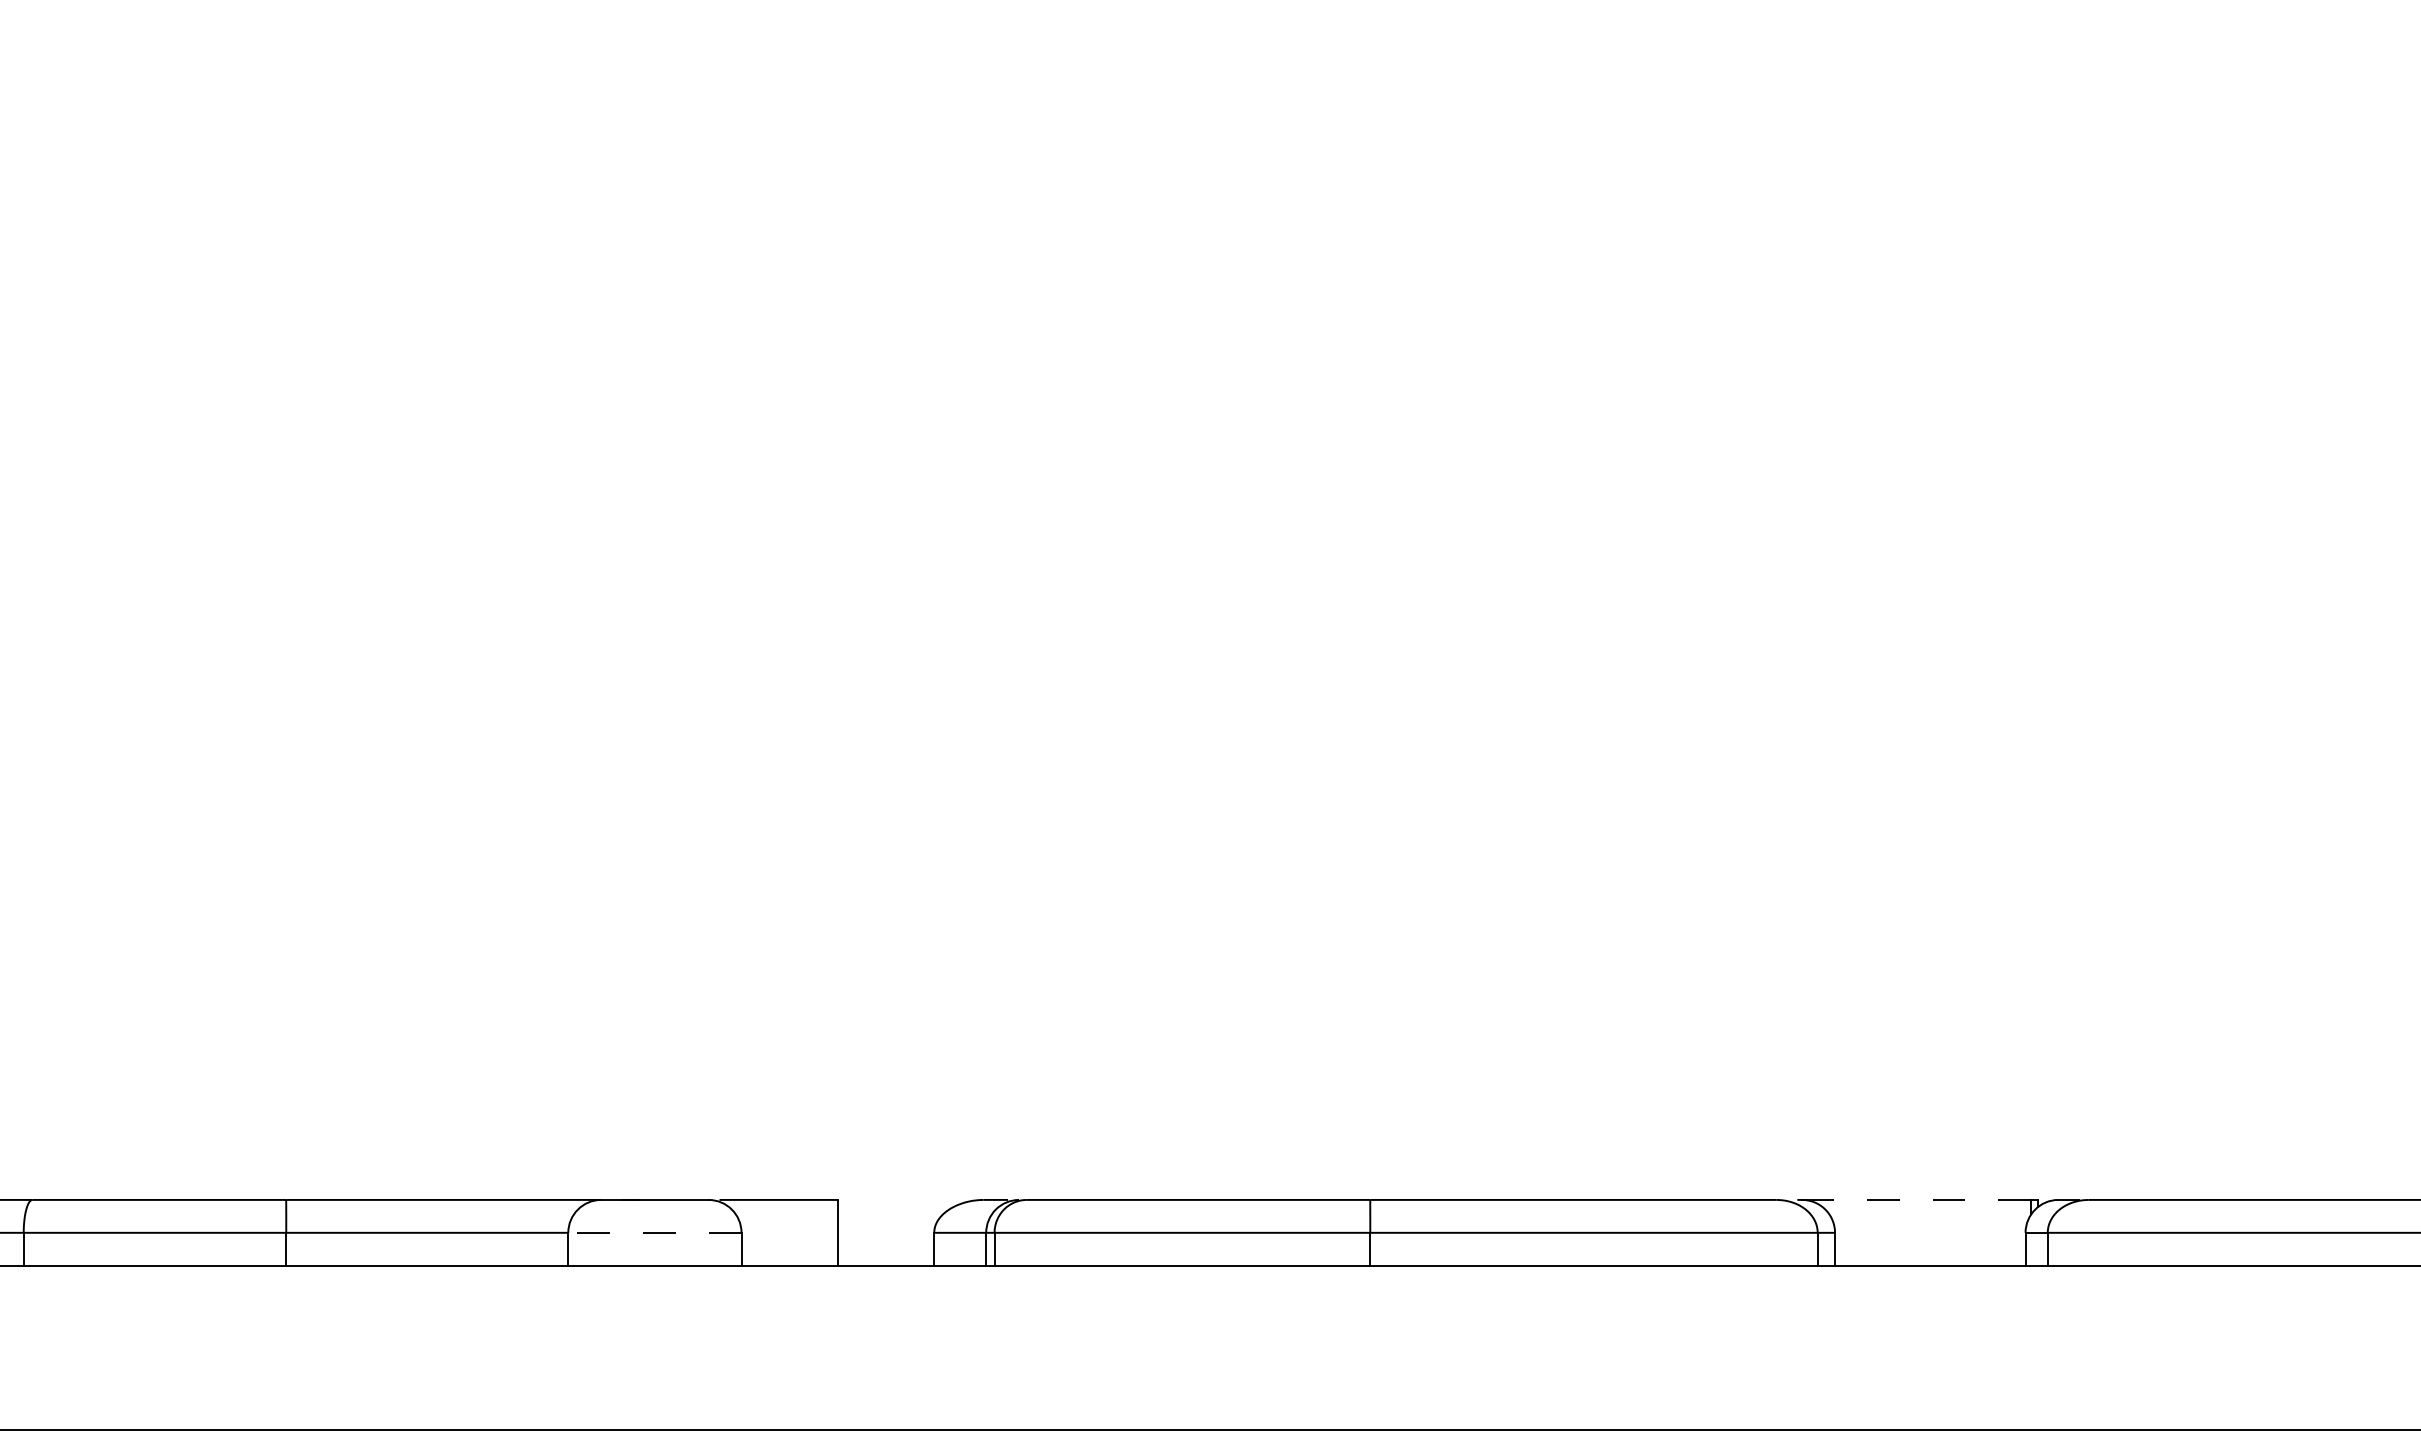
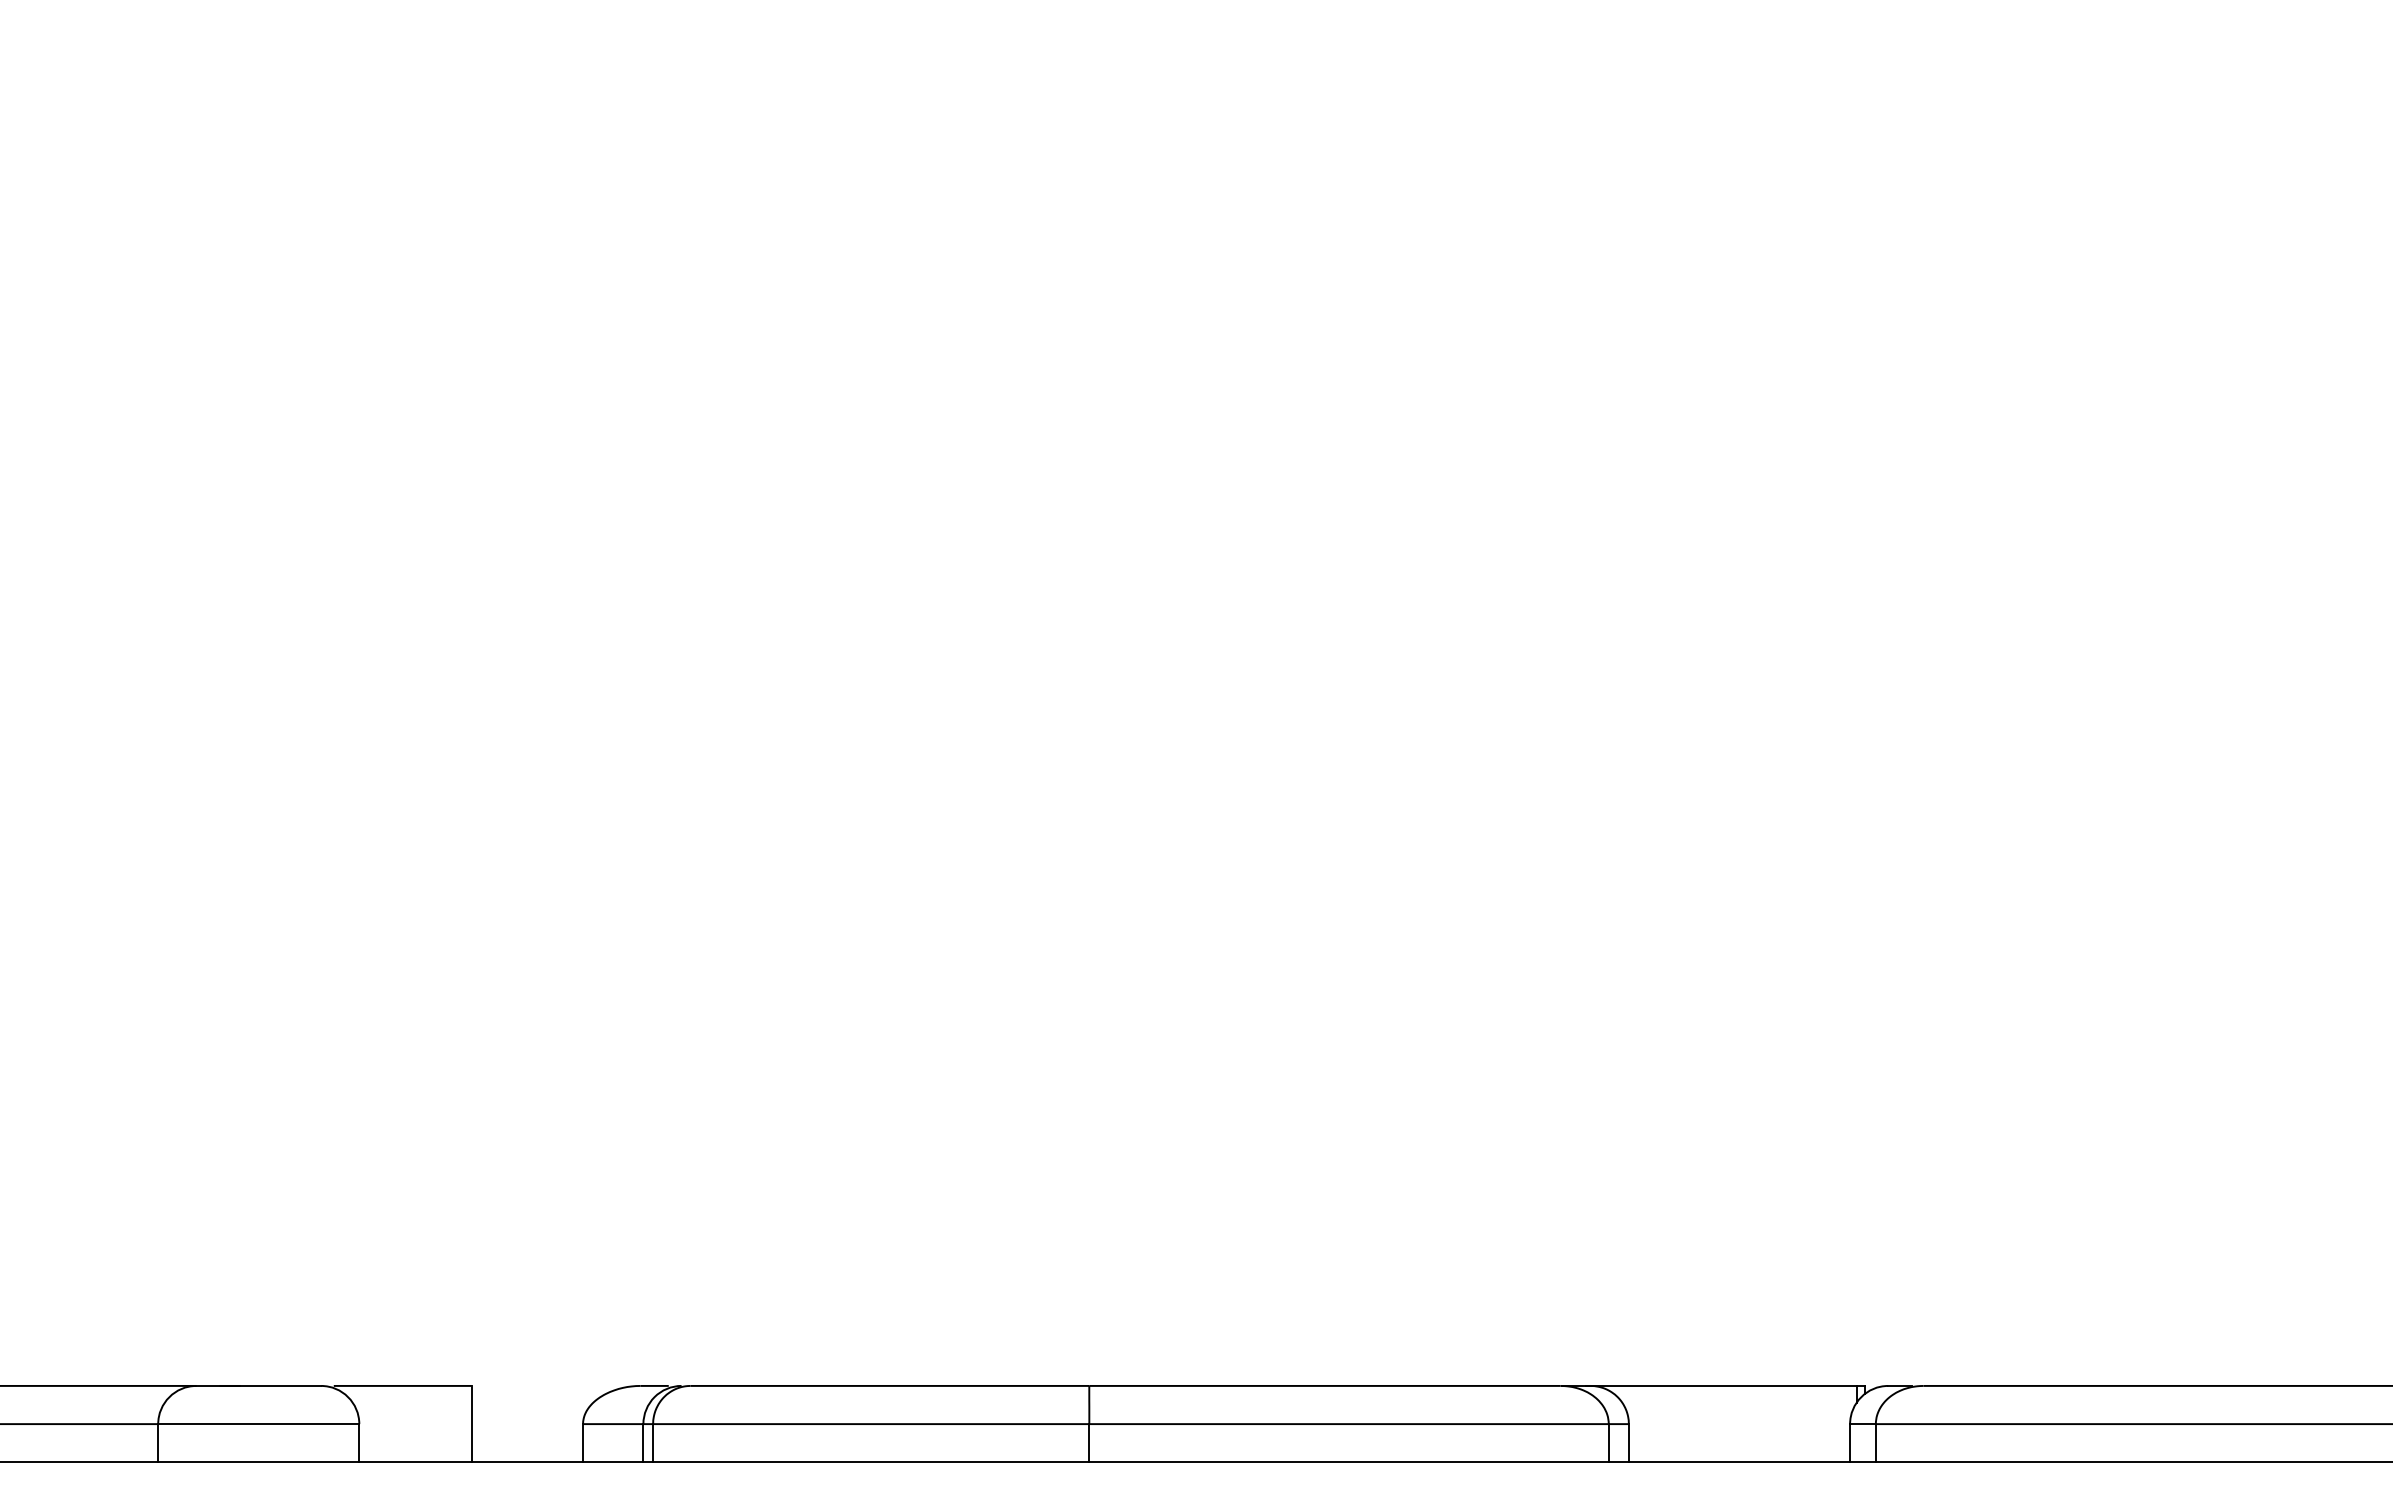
line: (1904, 1199) -> (1709, 1385), dashed -> solid
line: (654, 1232) -> (258, 1423), dashed -> solid

